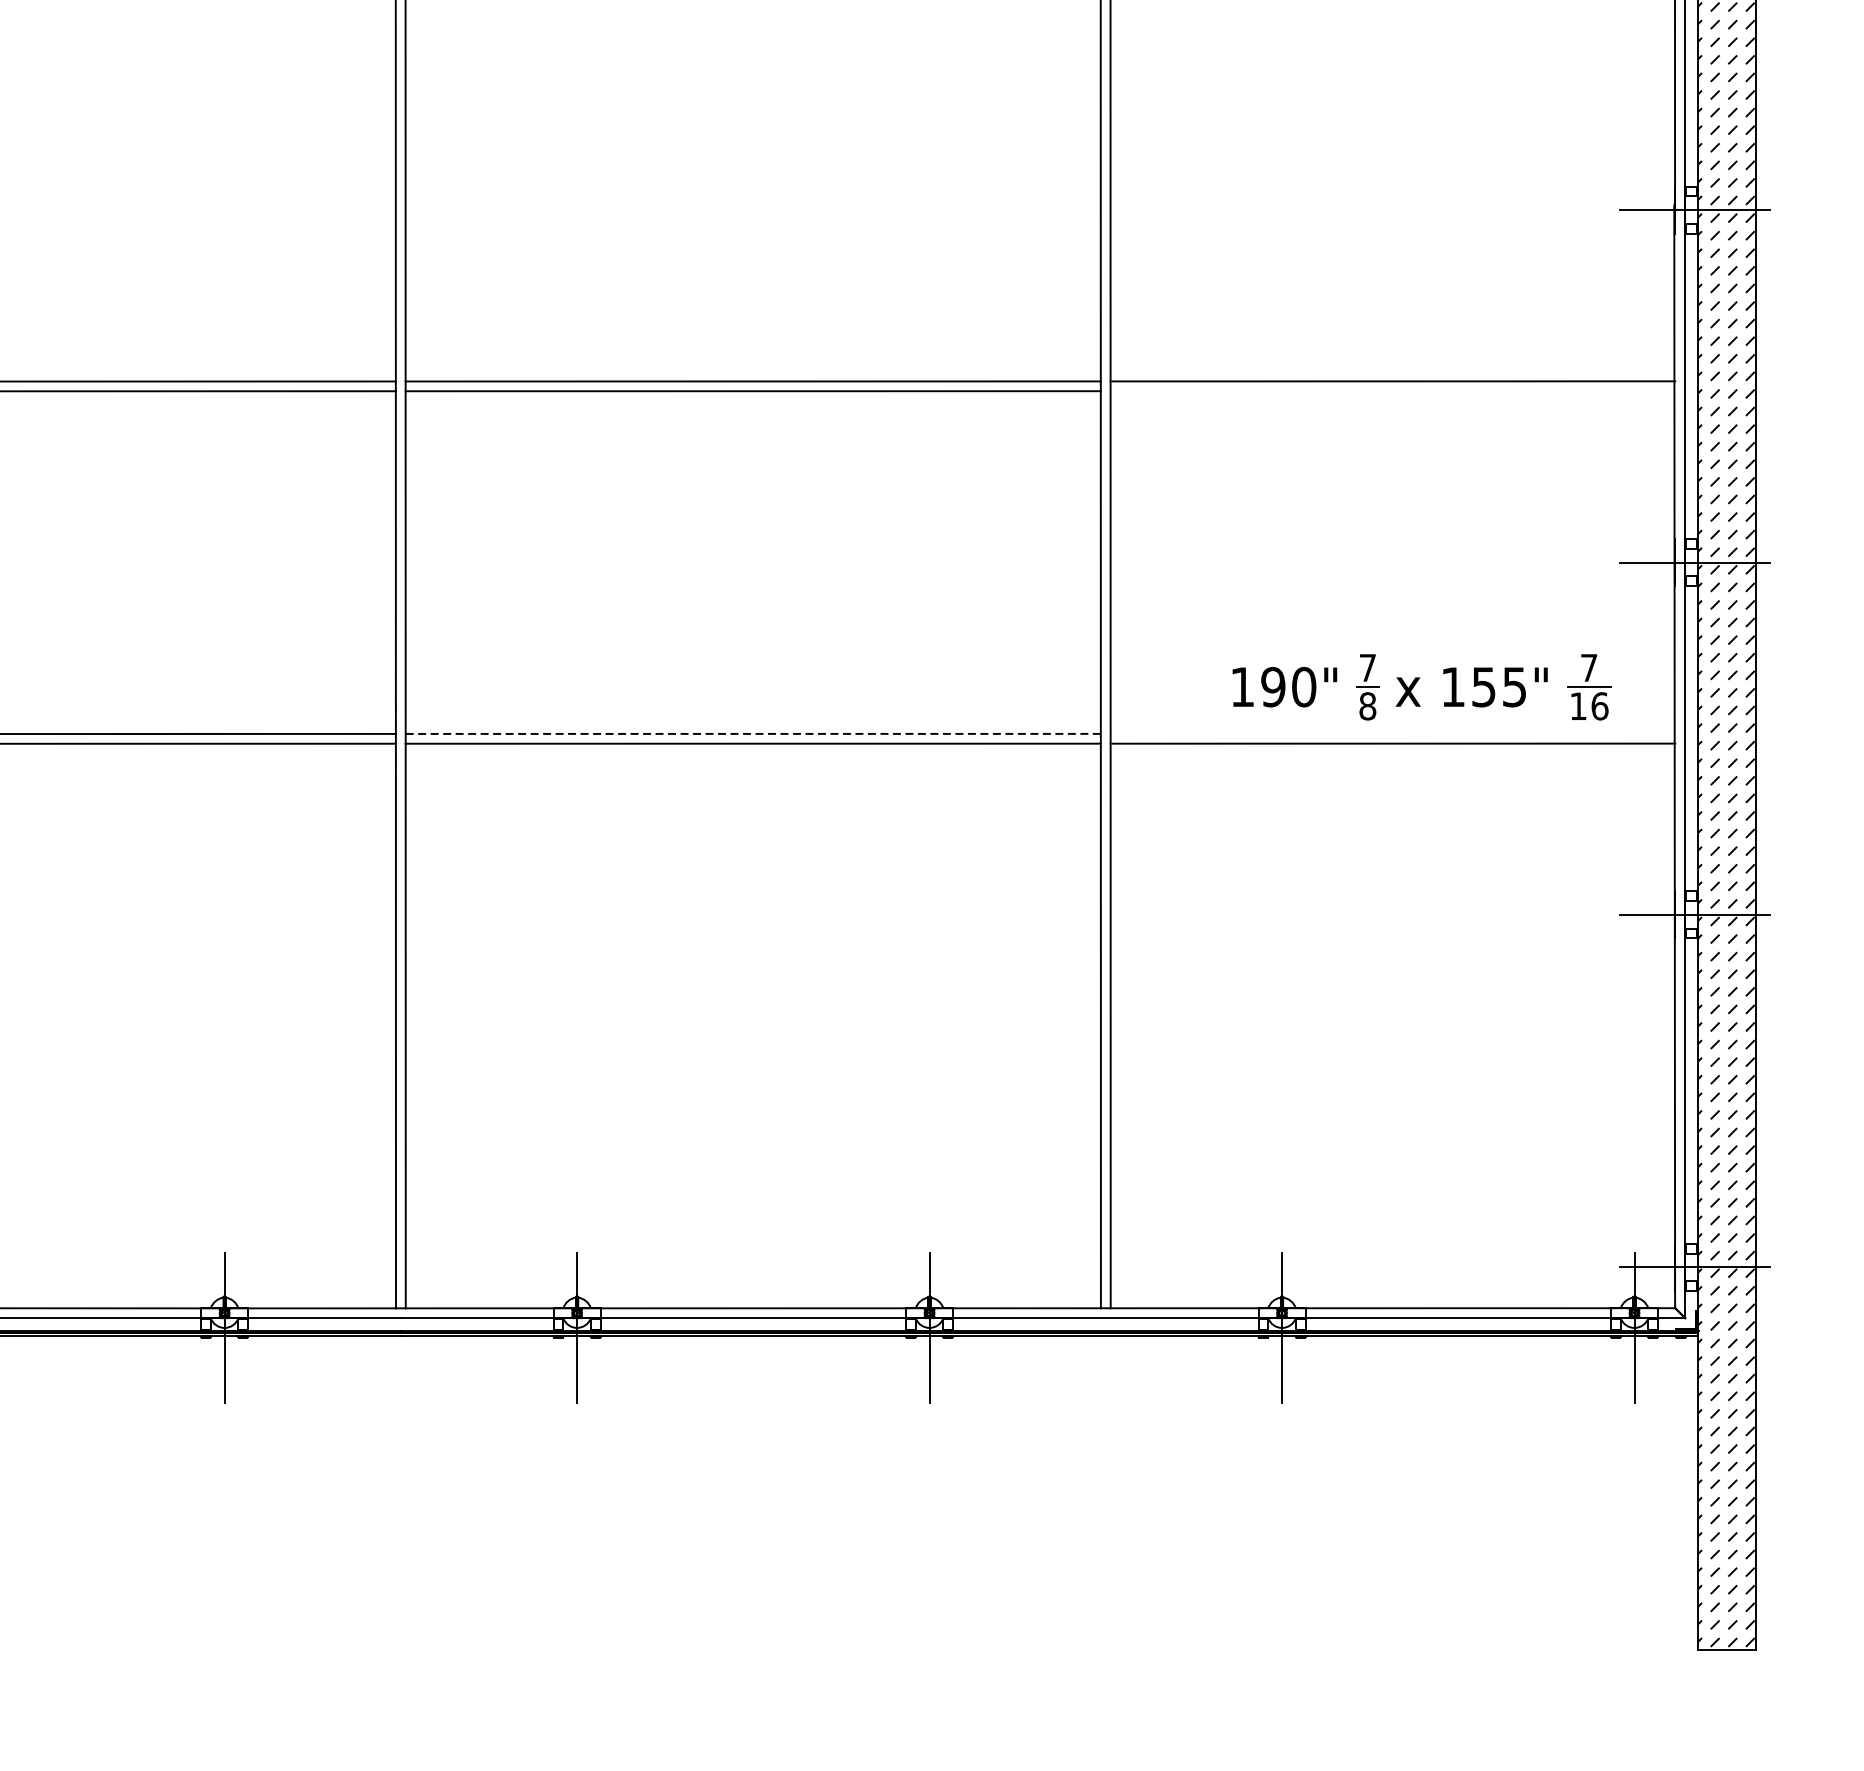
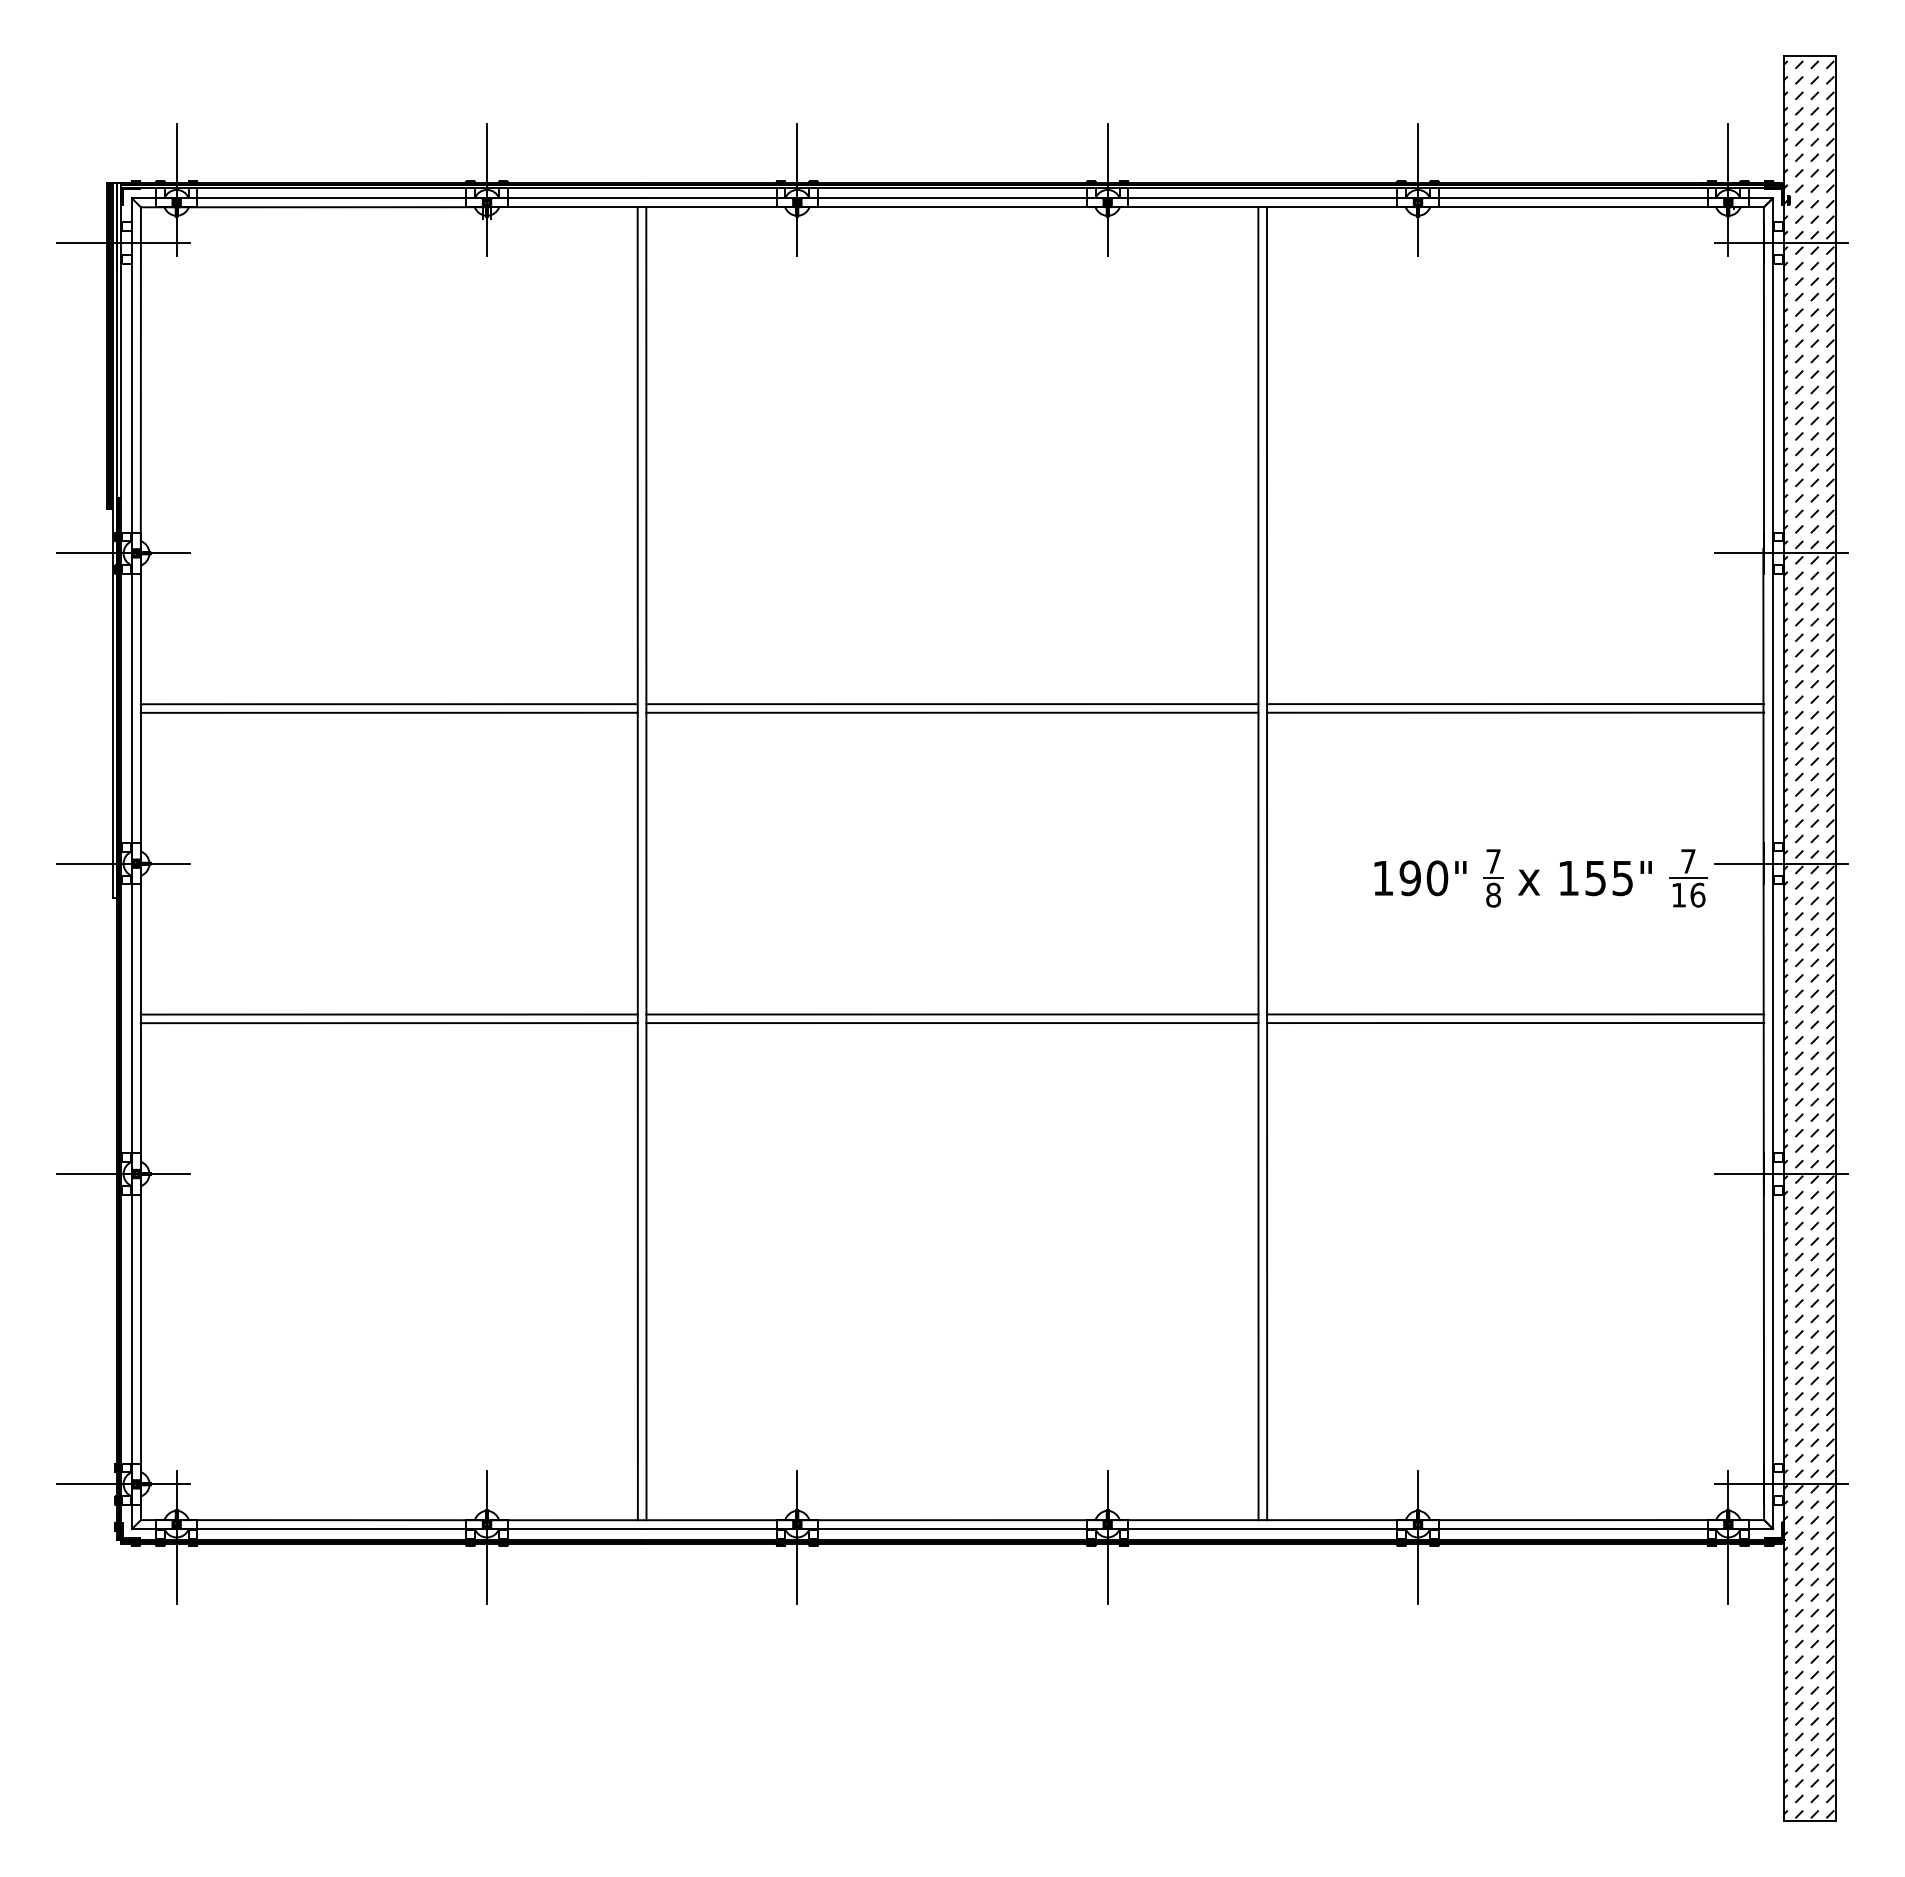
line: (1392, 390) -> (1515, 712), added
part: (1421, 687) -> (1540, 878), moved
line: (753, 733) -> (952, 1014), dashed -> solid
line: (1392, 733) -> (1515, 1014), added

